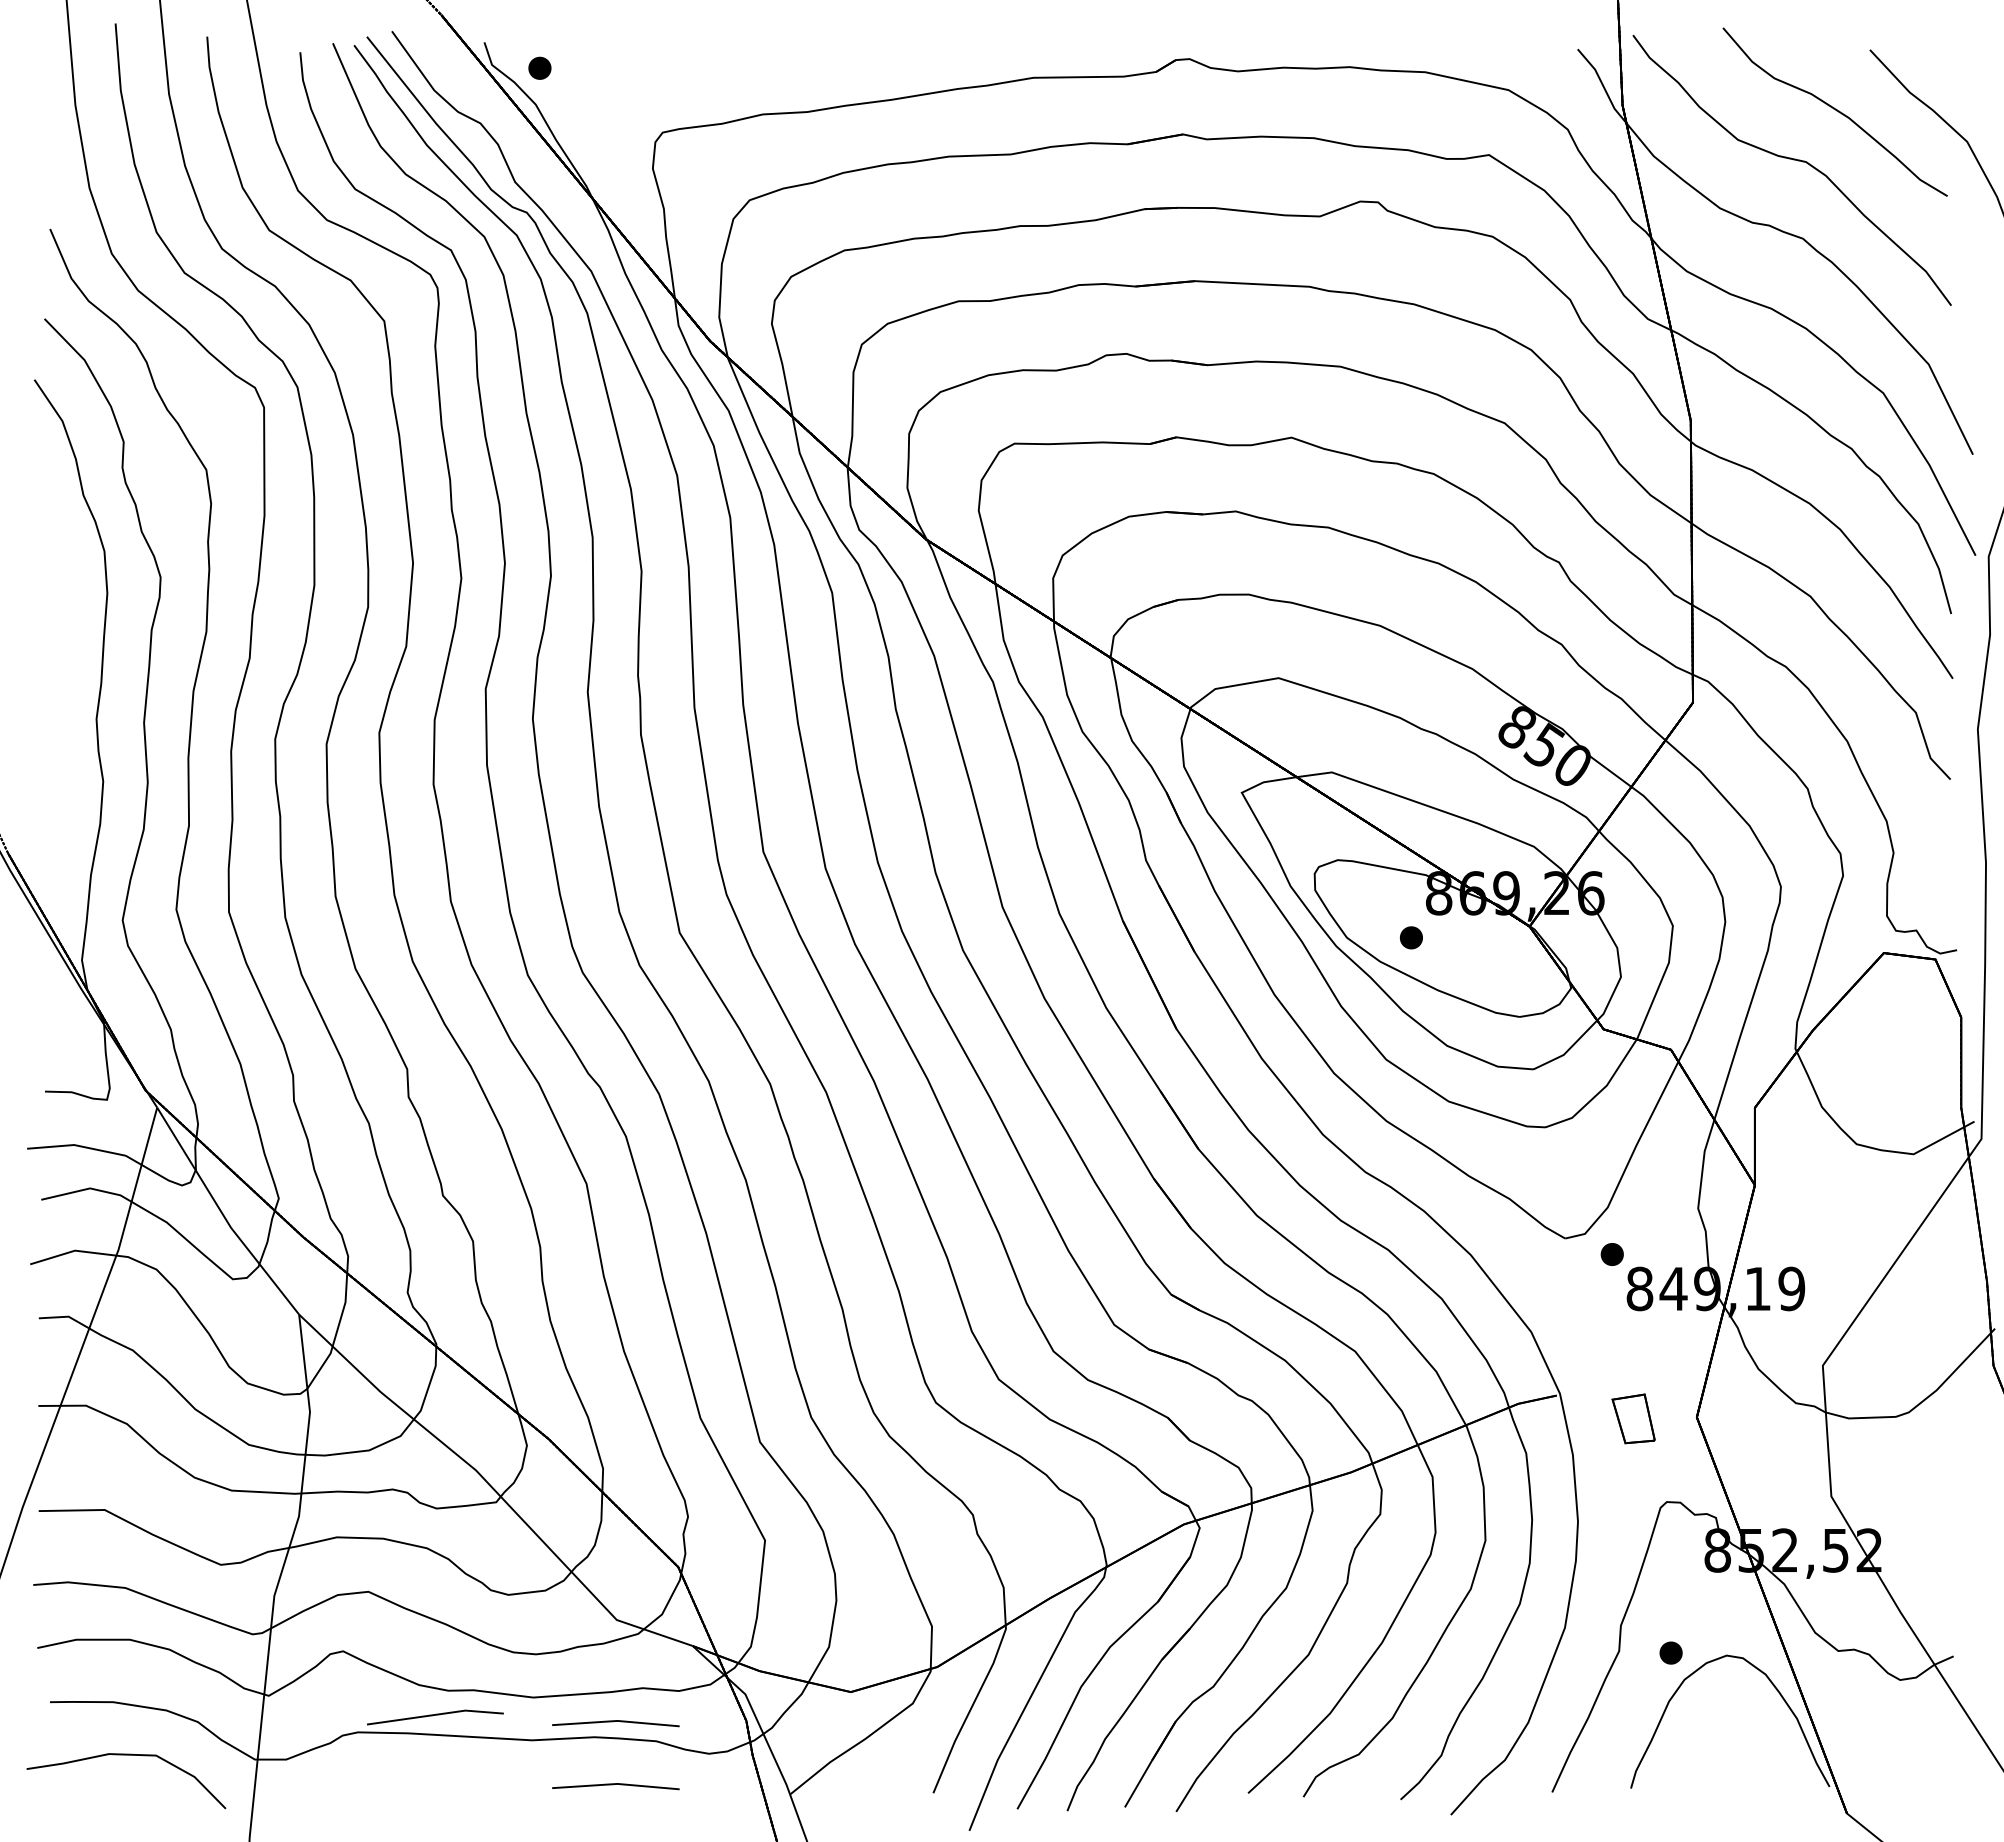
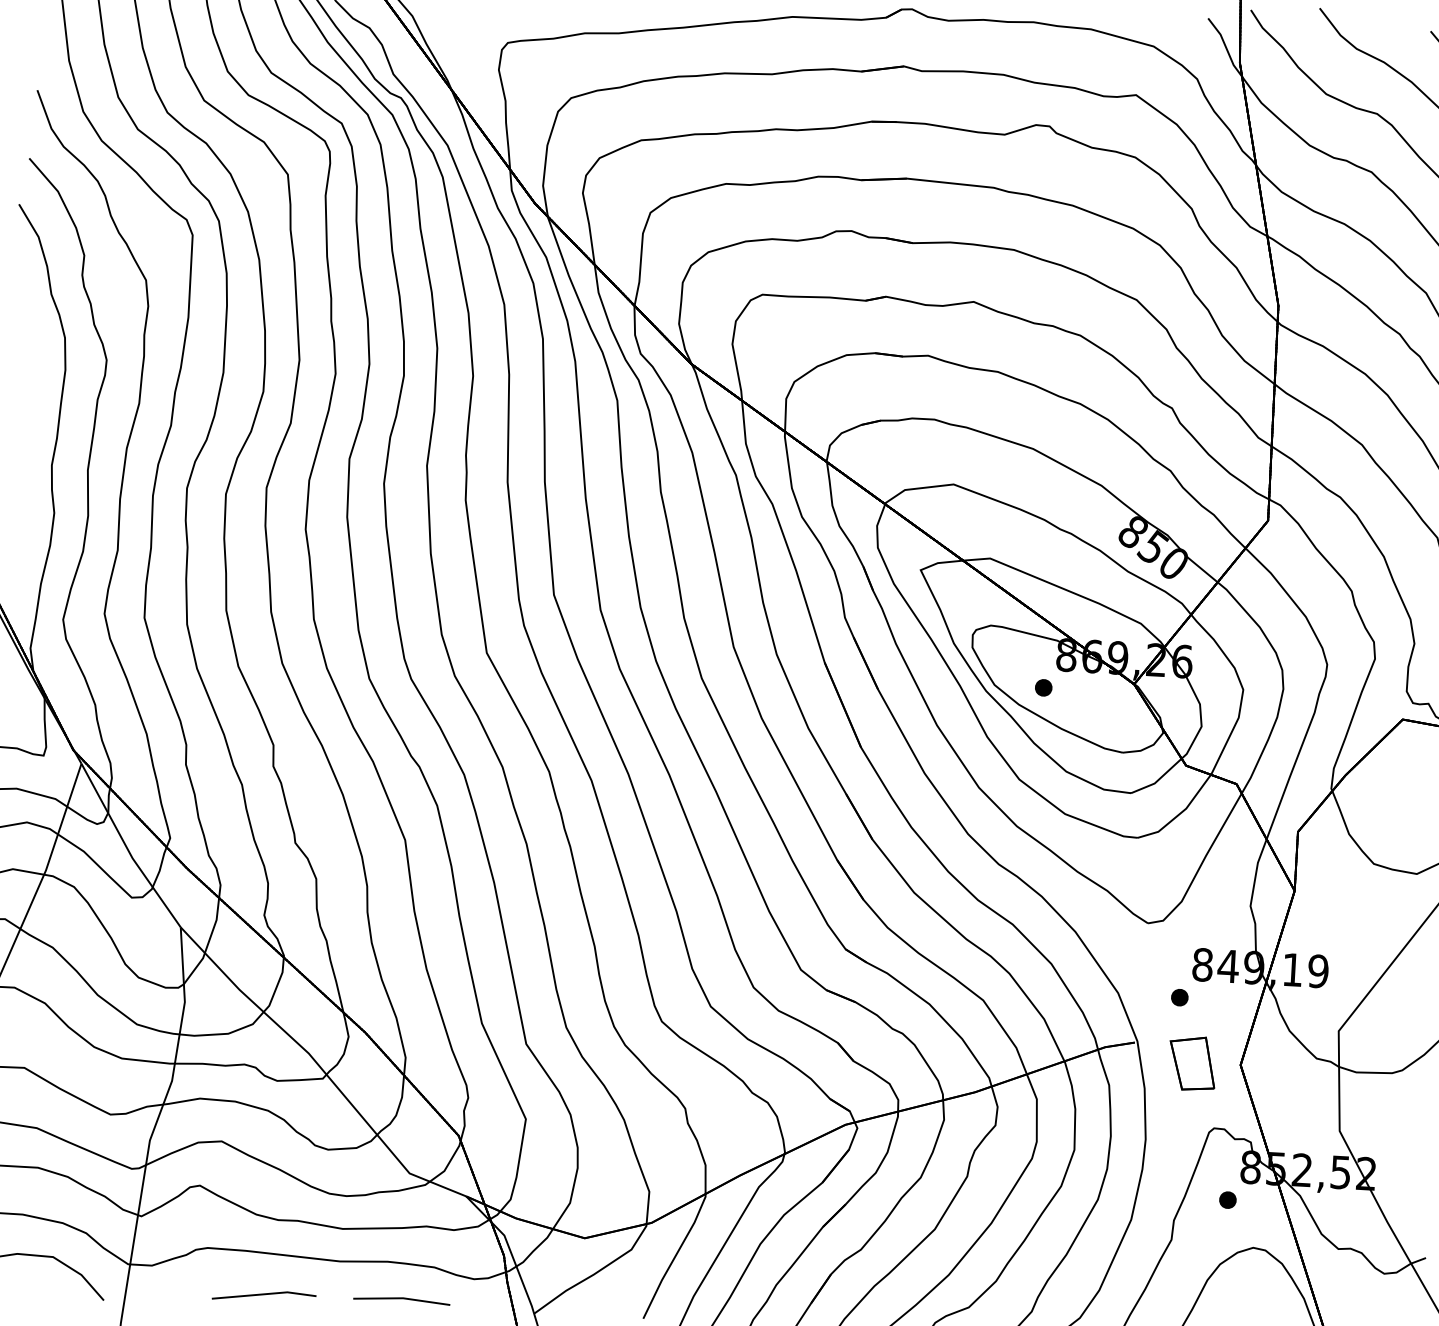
part: (1611, 1254) -> (1179, 997), moved
part: (1633, 1418) -> (1192, 1063), size x1.43
part: (1670, 1652) -> (1227, 1199), moved
line: (435, 1715) -> (264, 1294), moved
line: (615, 1721) -> (404, 1250), removed

